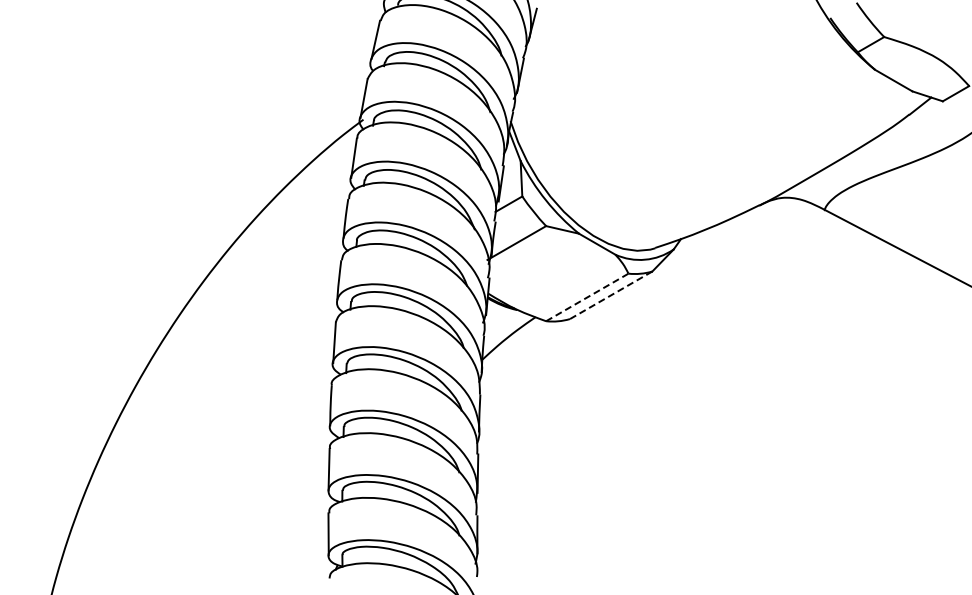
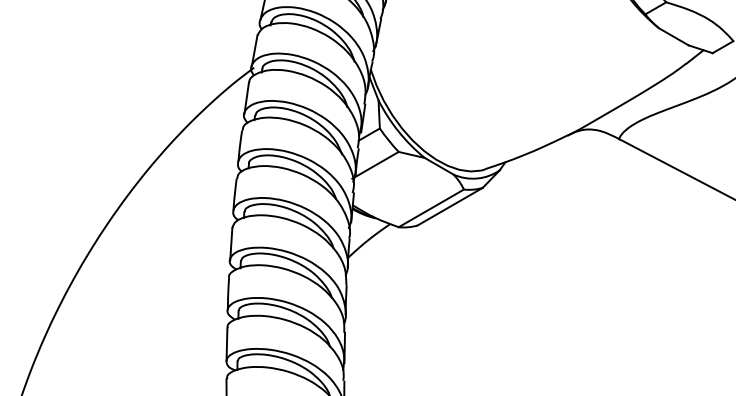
line: (611, 295) -> (450, 206), dashed -> solid
line: (587, 297) -> (431, 208), dashed -> solid

